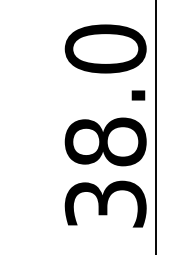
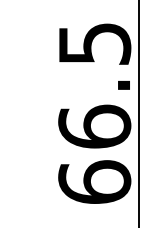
text: (105, 126) -> (94, 113), 38.0 -> 66.5

